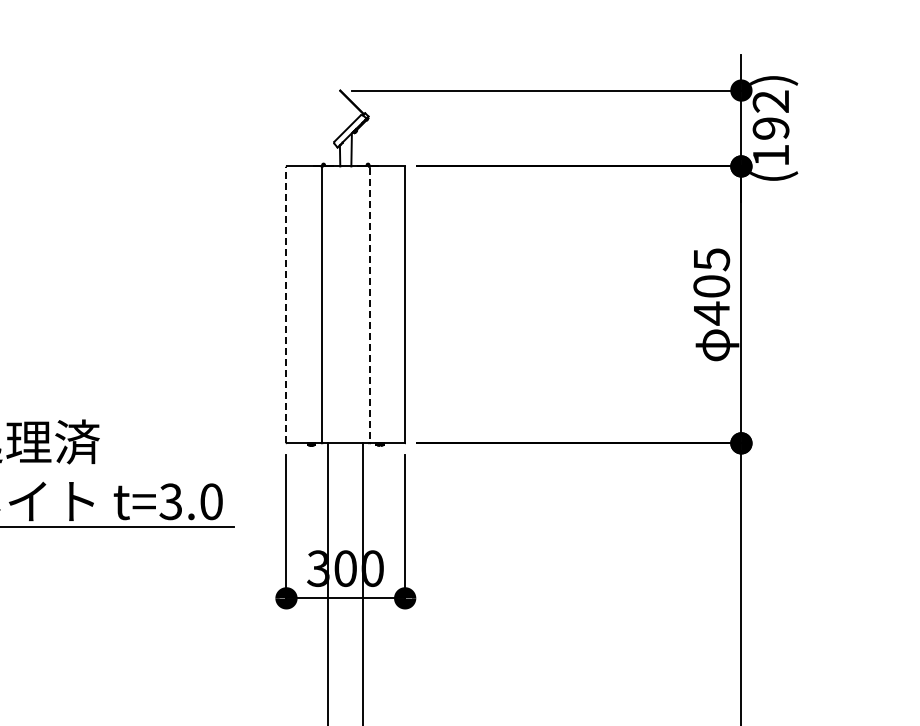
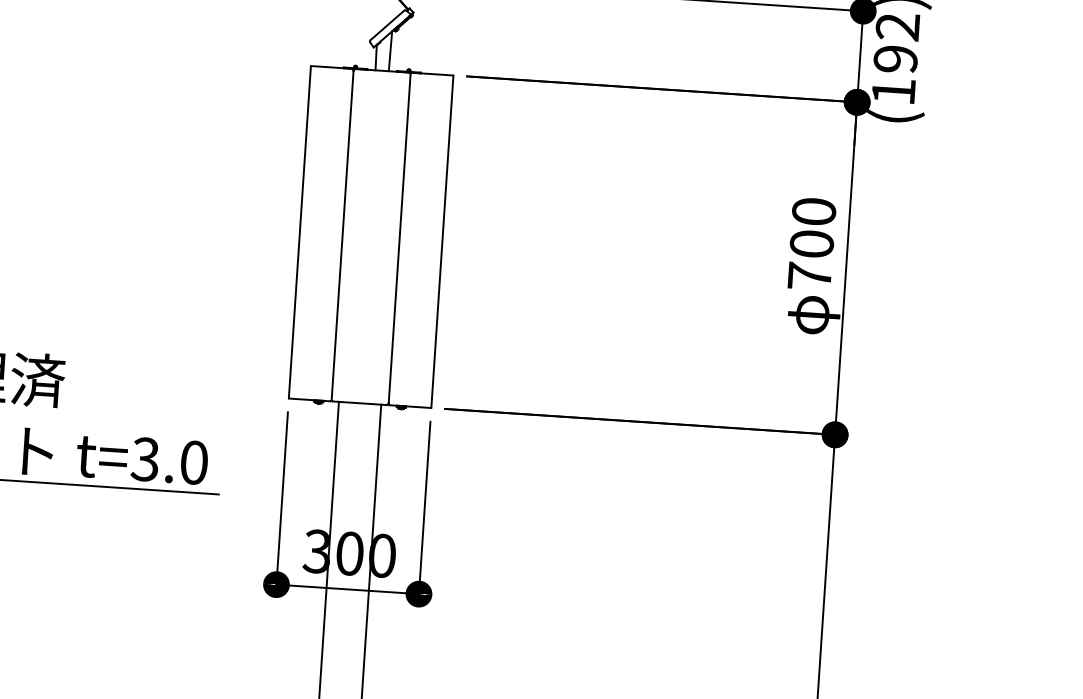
text: (711, 286) -> (811, 244), 405 -> 700
line: (286, 304) -> (299, 231), dashed -> solid
line: (369, 305) -> (399, 239), dashed -> solid

